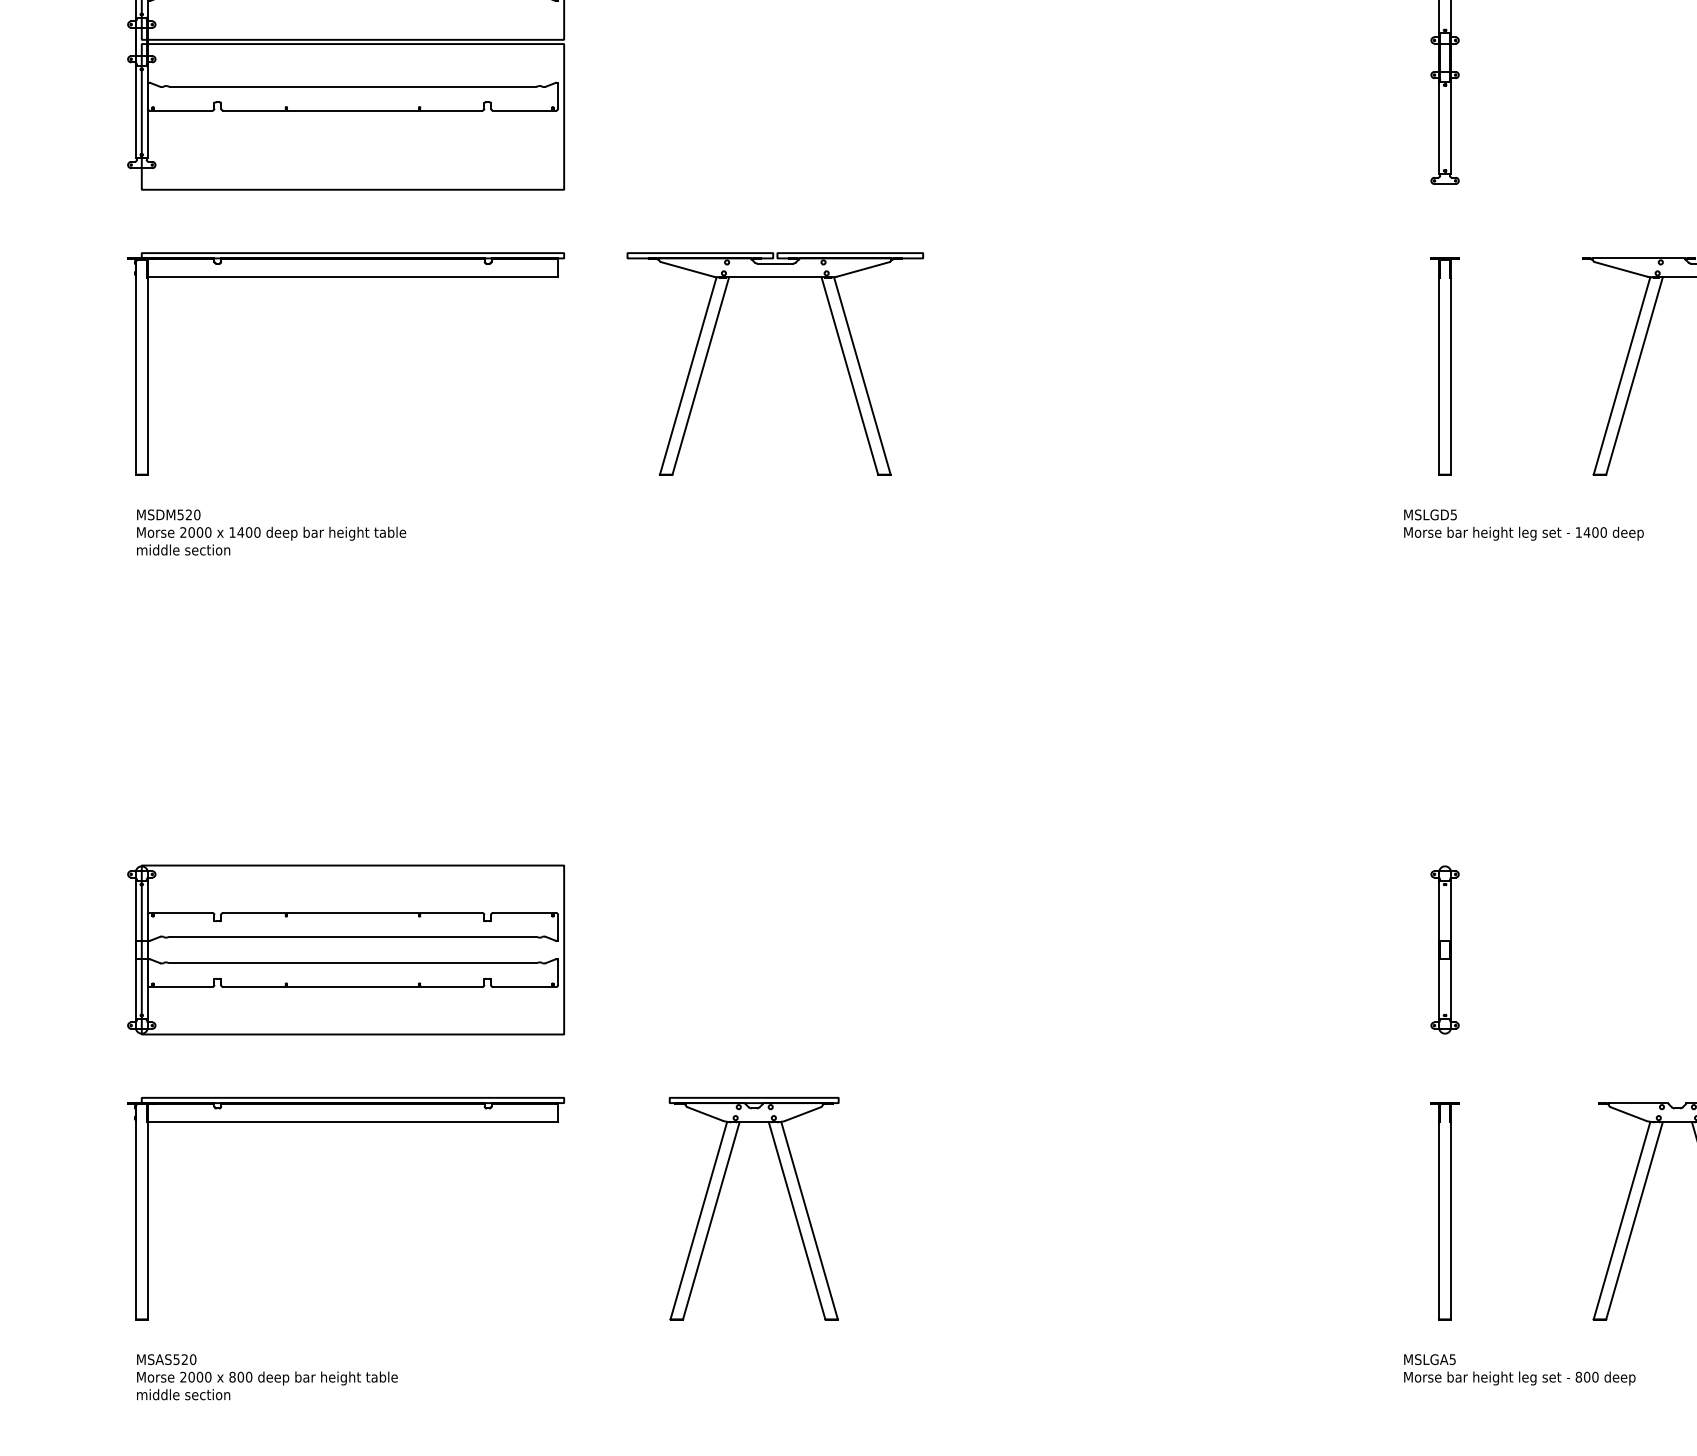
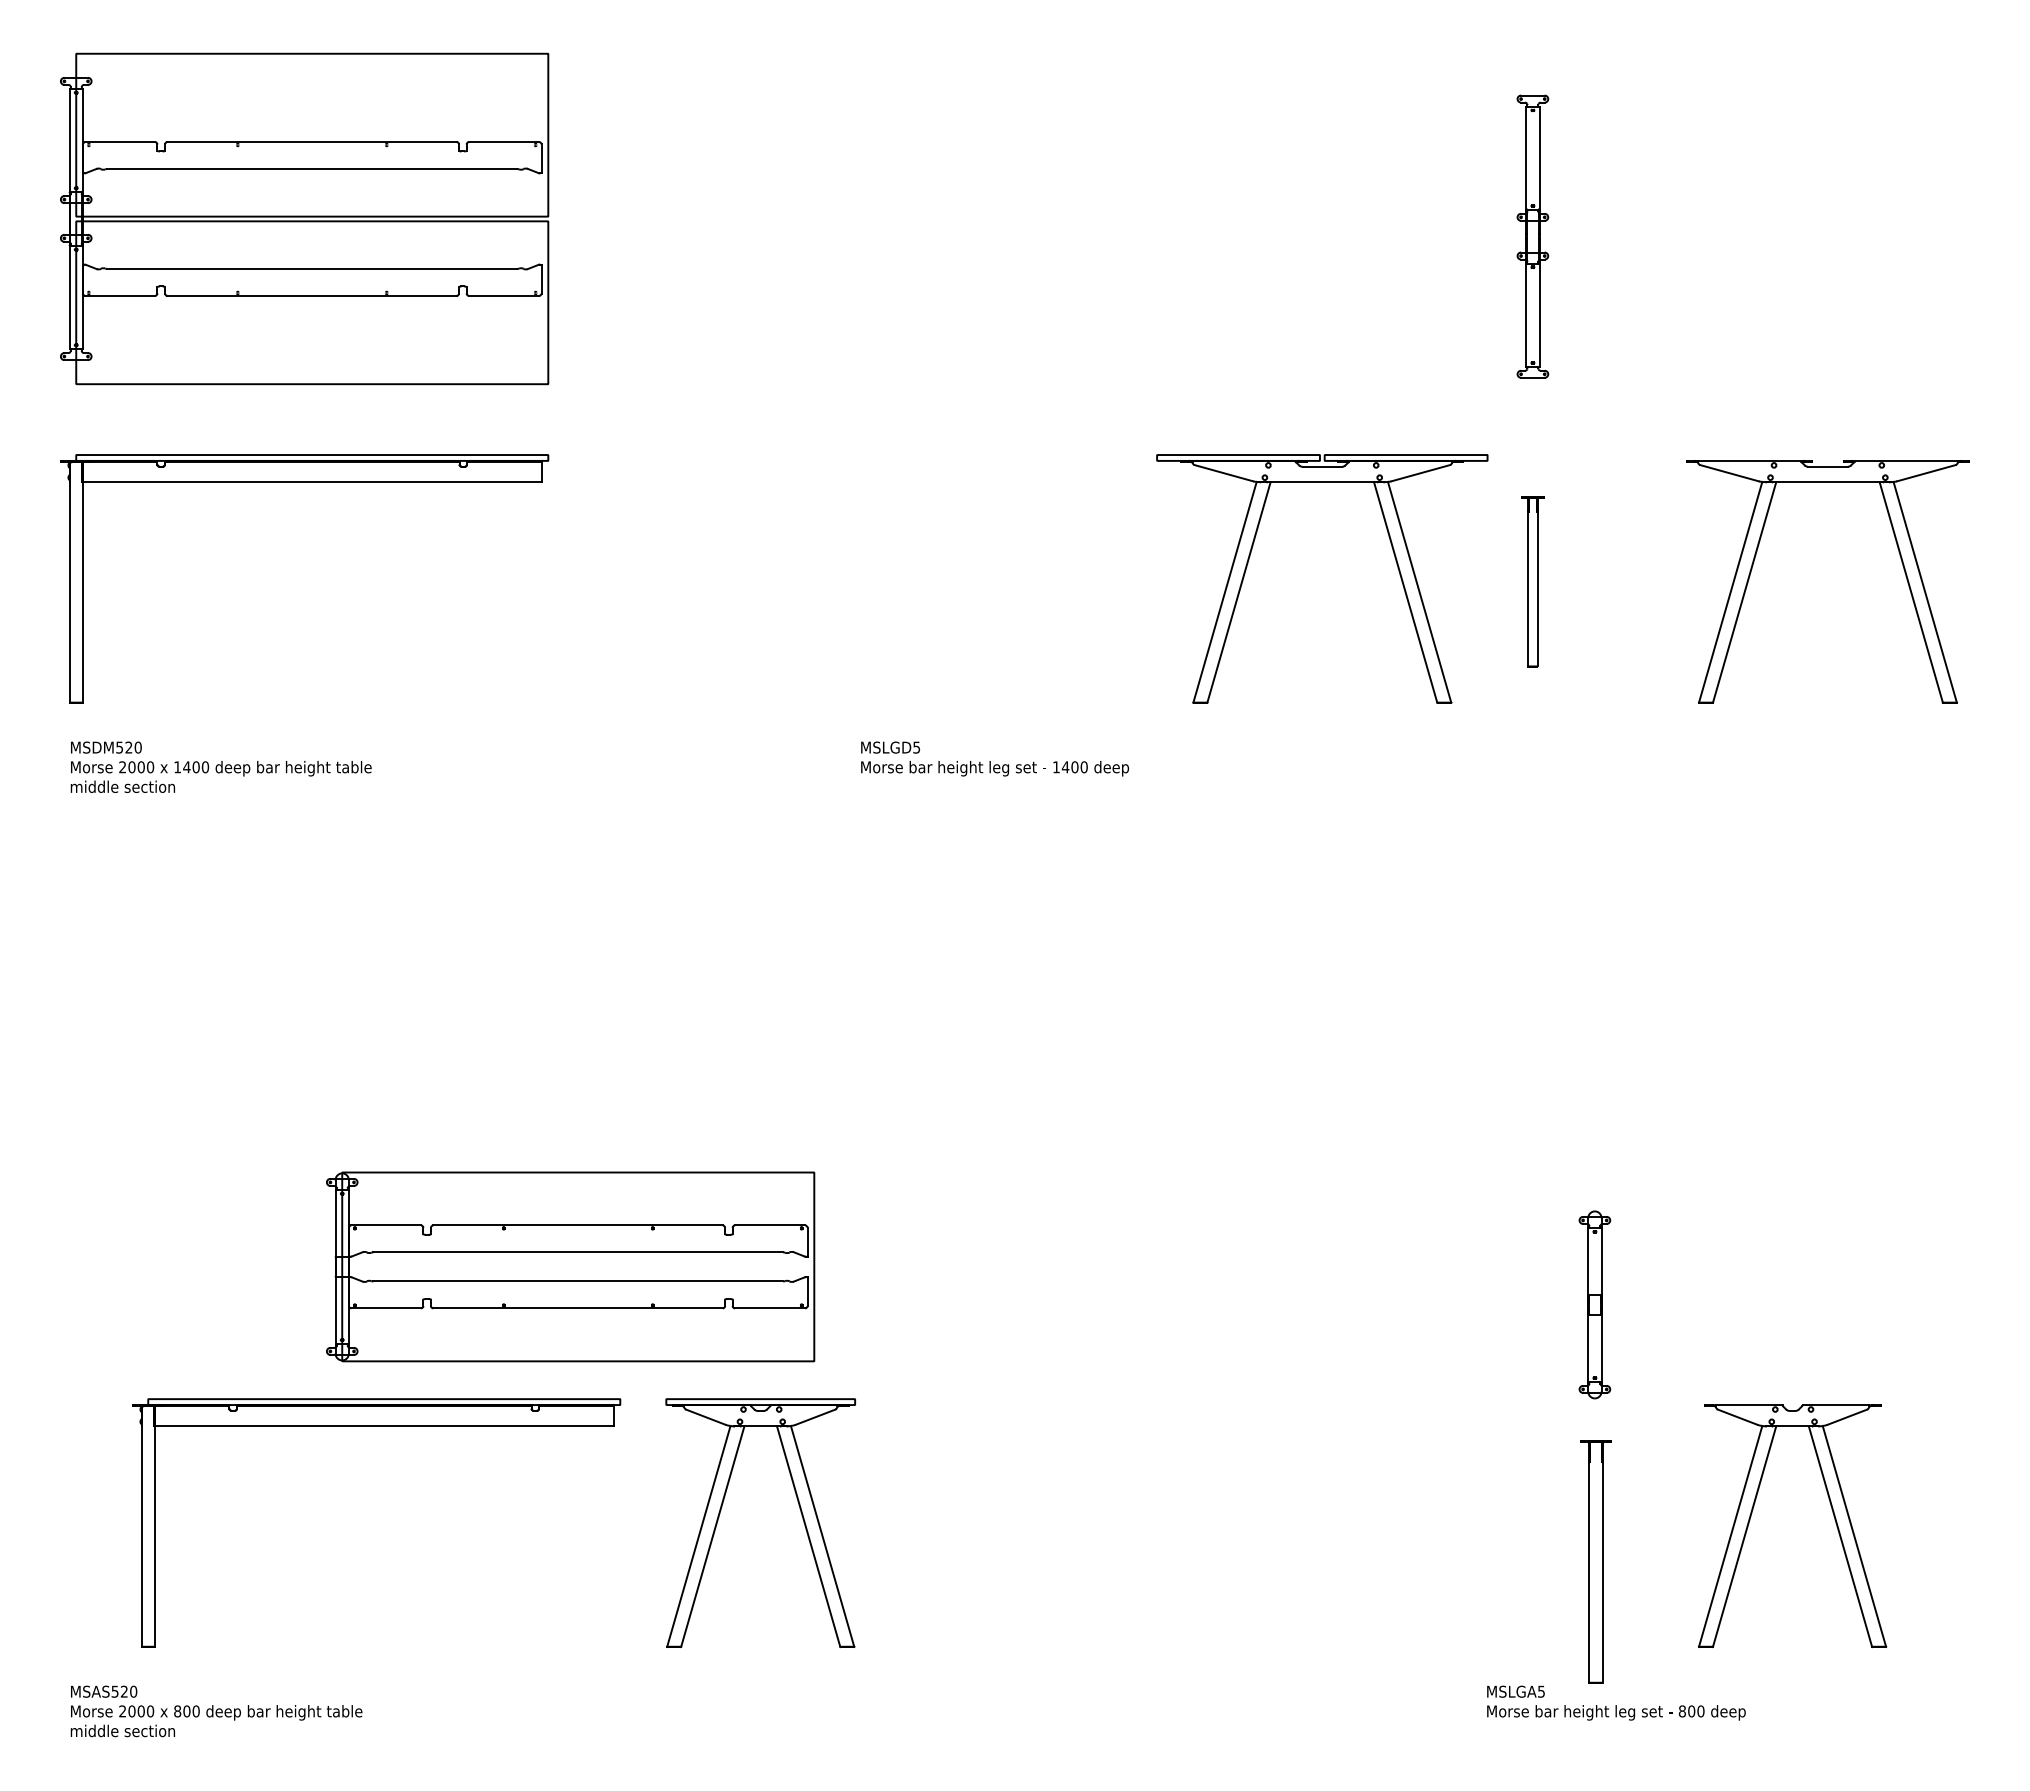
part: (839, 342) -> (1393, 554), moved
part: (1444, 366) -> (1532, 581), size x0.7
text: (1524, 524) -> (995, 758), moved
part: (346, 949) -> (570, 1266), moved
part: (1444, 949) -> (1594, 1304), moved
part: (346, 1122) -> (376, 1426), moved
part: (1444, 1210) -> (1595, 1561), moved

